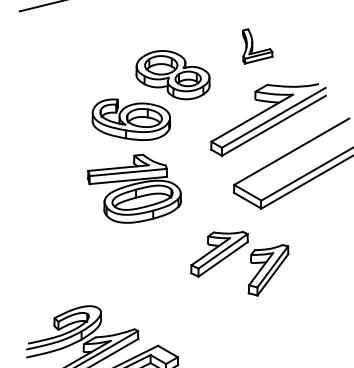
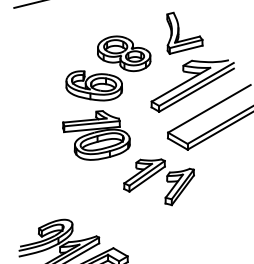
part: (257, 45) -> (184, 32), size x1.67
part: (233, 254) -> (154, 175), moved

